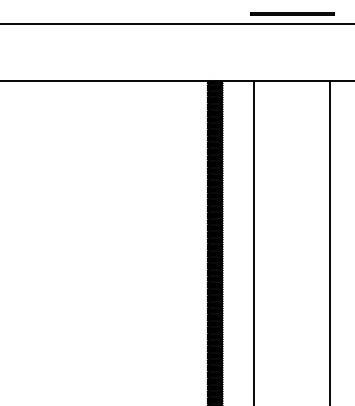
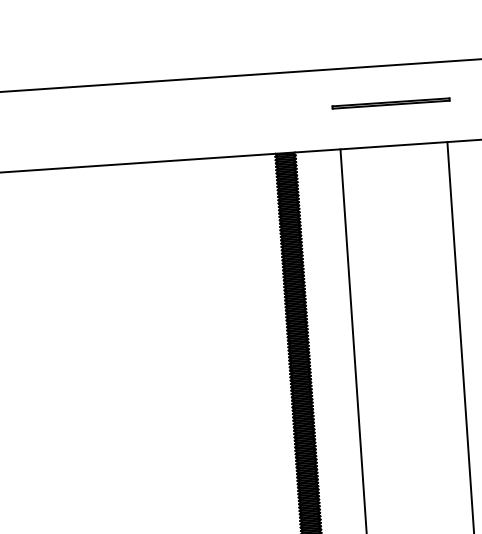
line: (292, 13) -> (391, 102), moved

